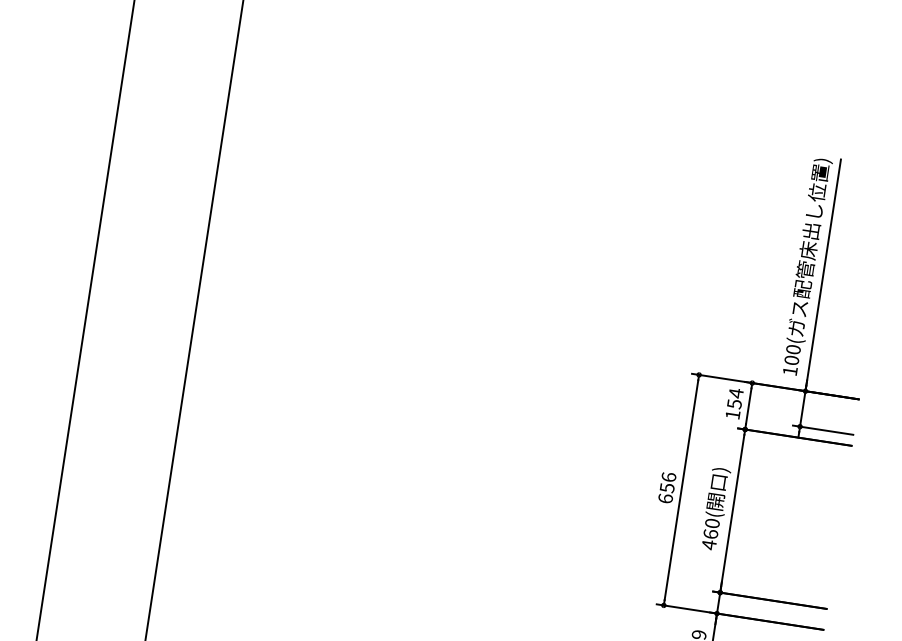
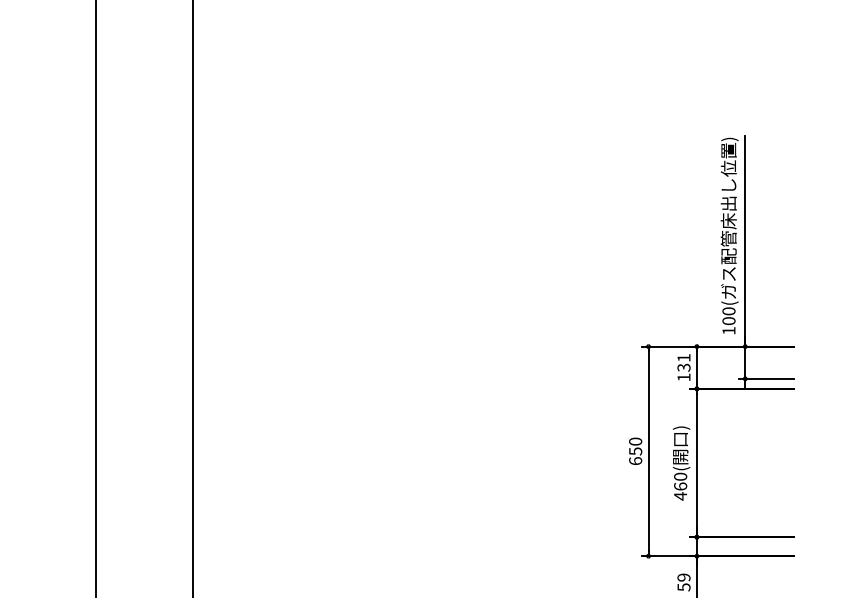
text: (734, 398) -> (683, 362), 154 -> 131
text: (668, 477) -> (635, 441), 656 -> 650

